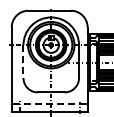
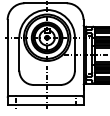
line: (23, 62) -> (19, 55), dashed -> solid
line: (49, 103) -> (45, 96), dashed -> solid

